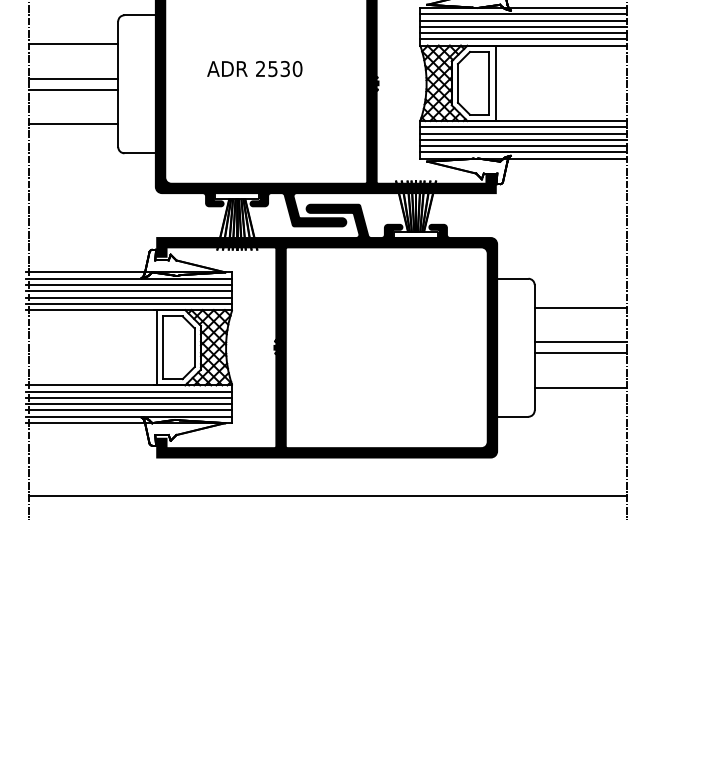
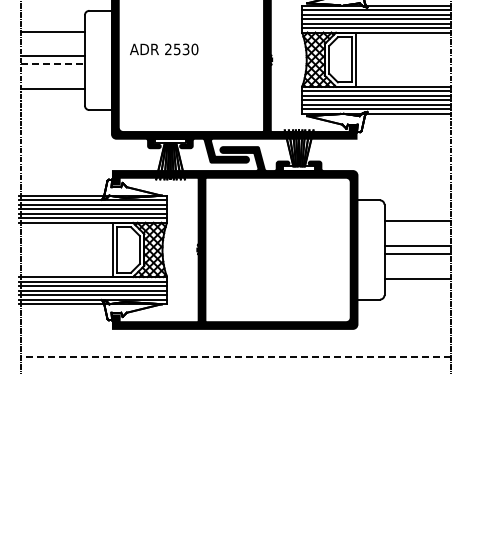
text: (255, 69) -> (164, 49), moved
line: (74, 89) -> (53, 64), solid -> dashed
line: (327, 495) -> (235, 356), solid -> dashed

